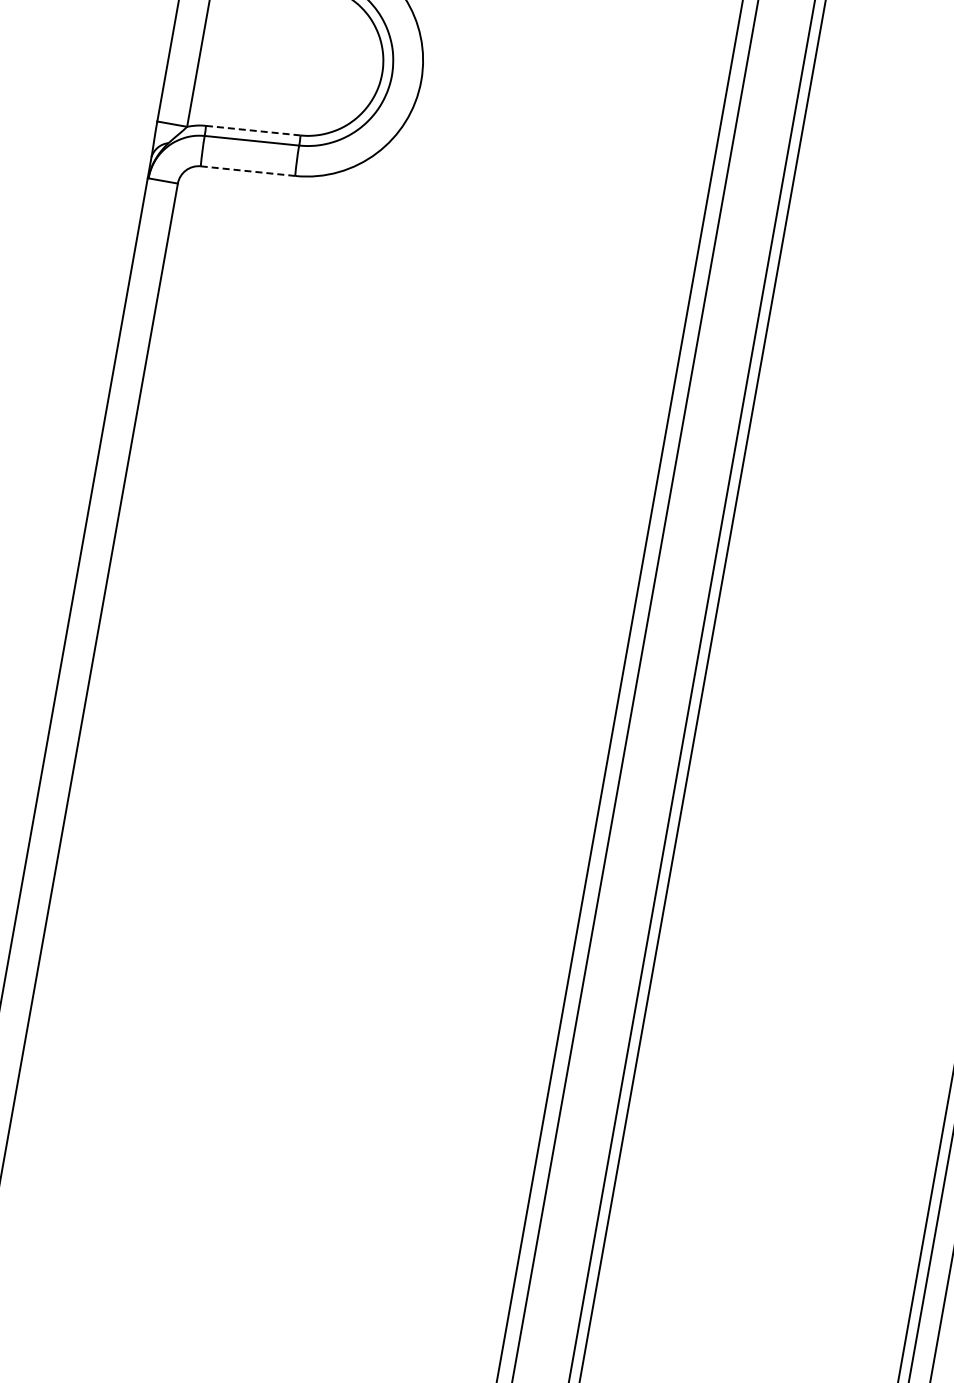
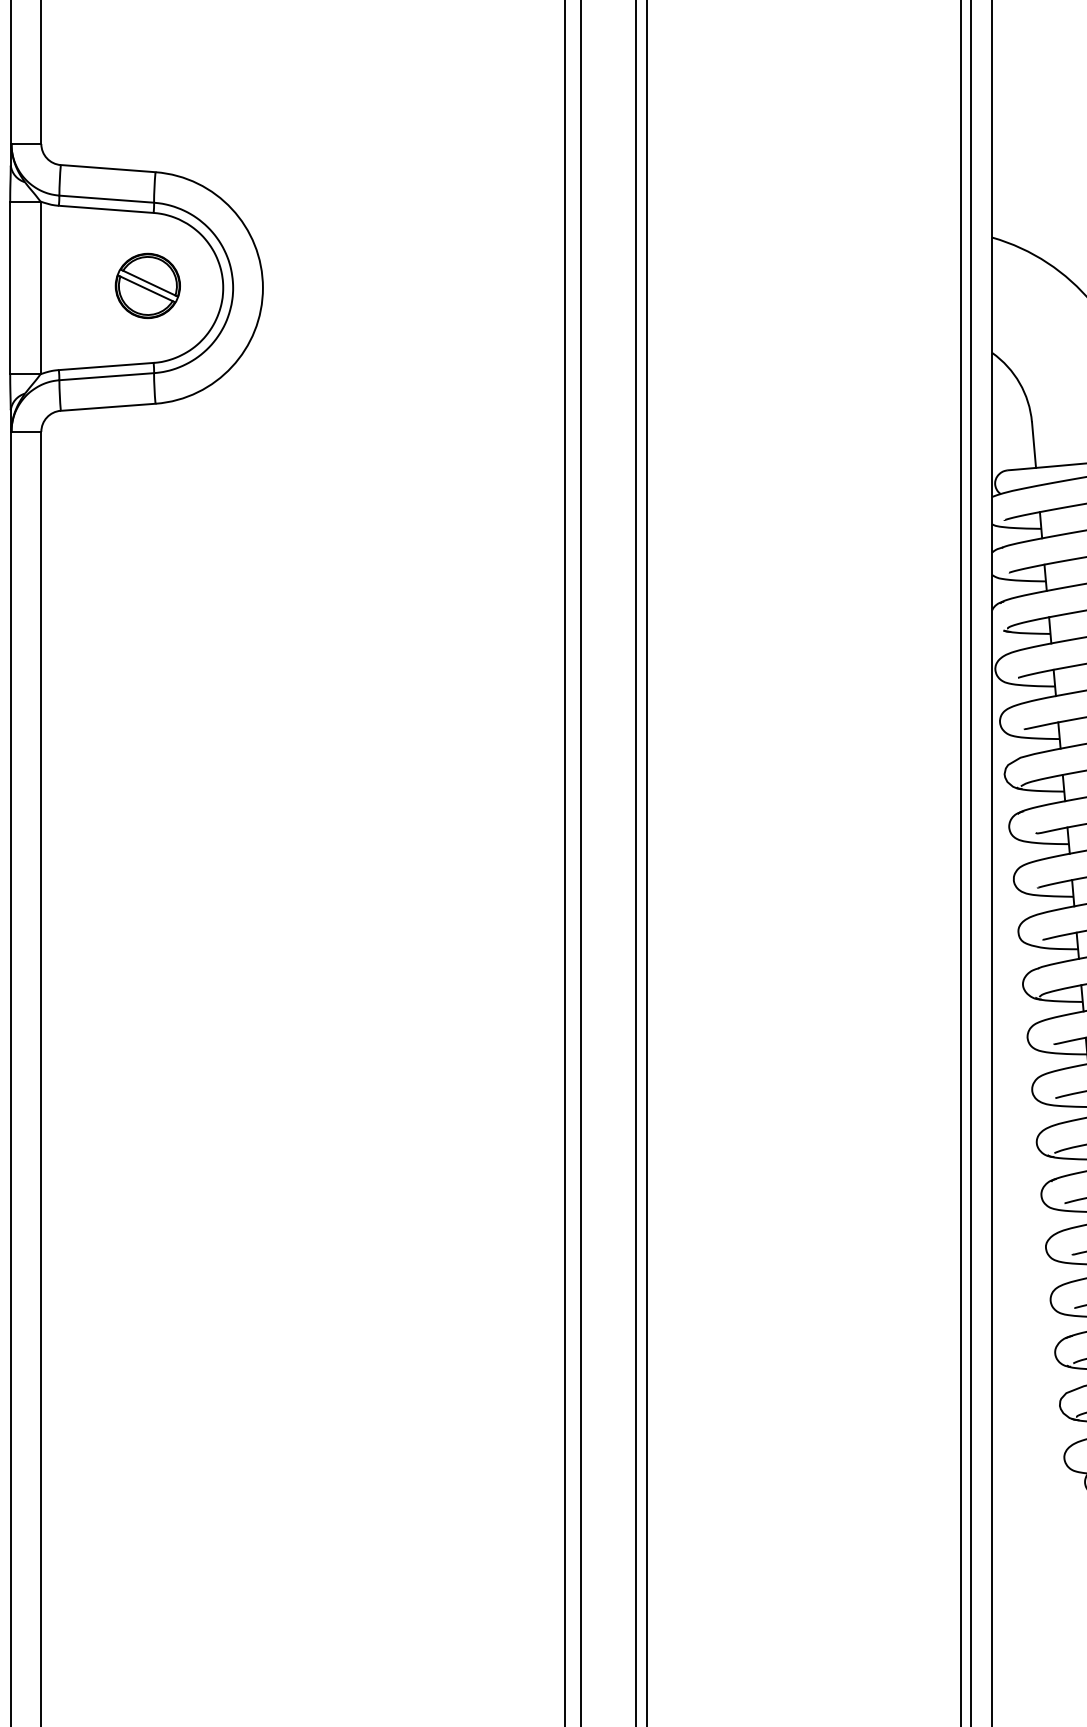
part: (308, 58) -> (147, 285), added
line: (253, 130) -> (106, 366), dashed -> solid
line: (247, 171) -> (107, 407), dashed -> solid

